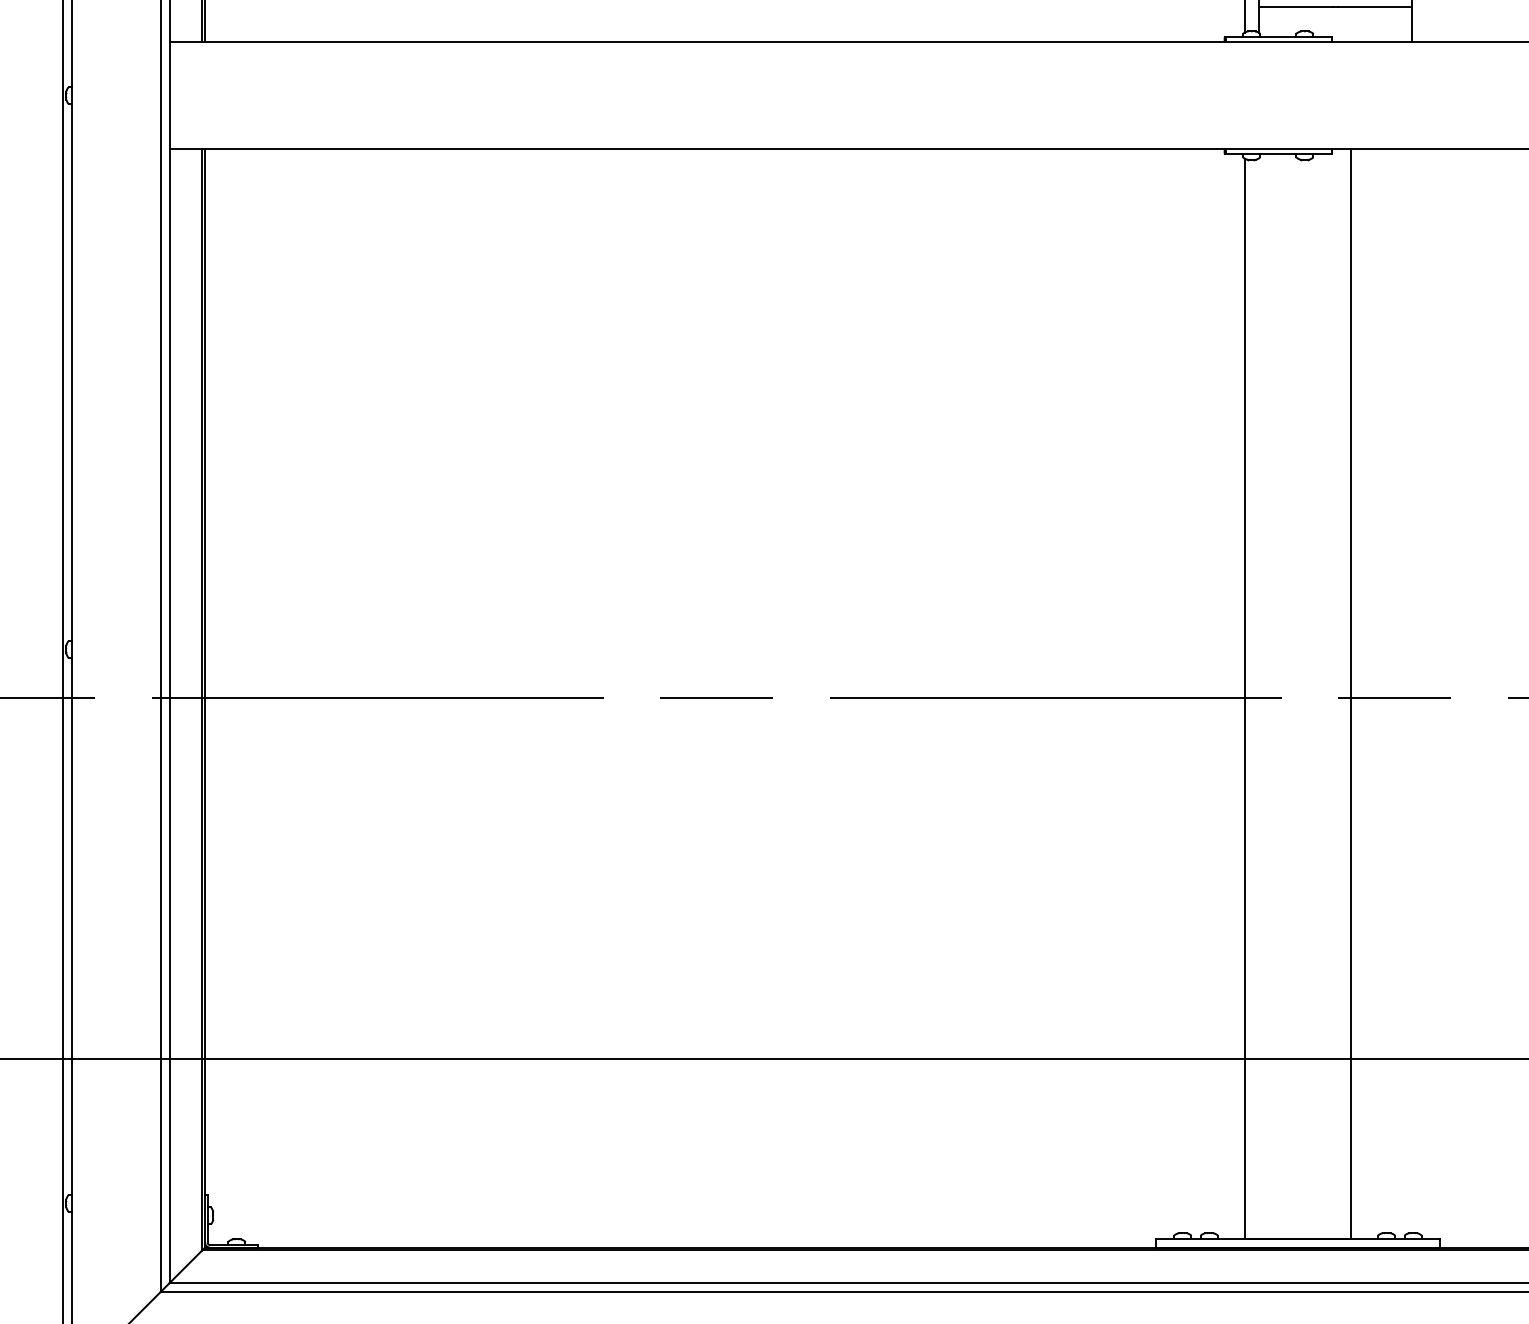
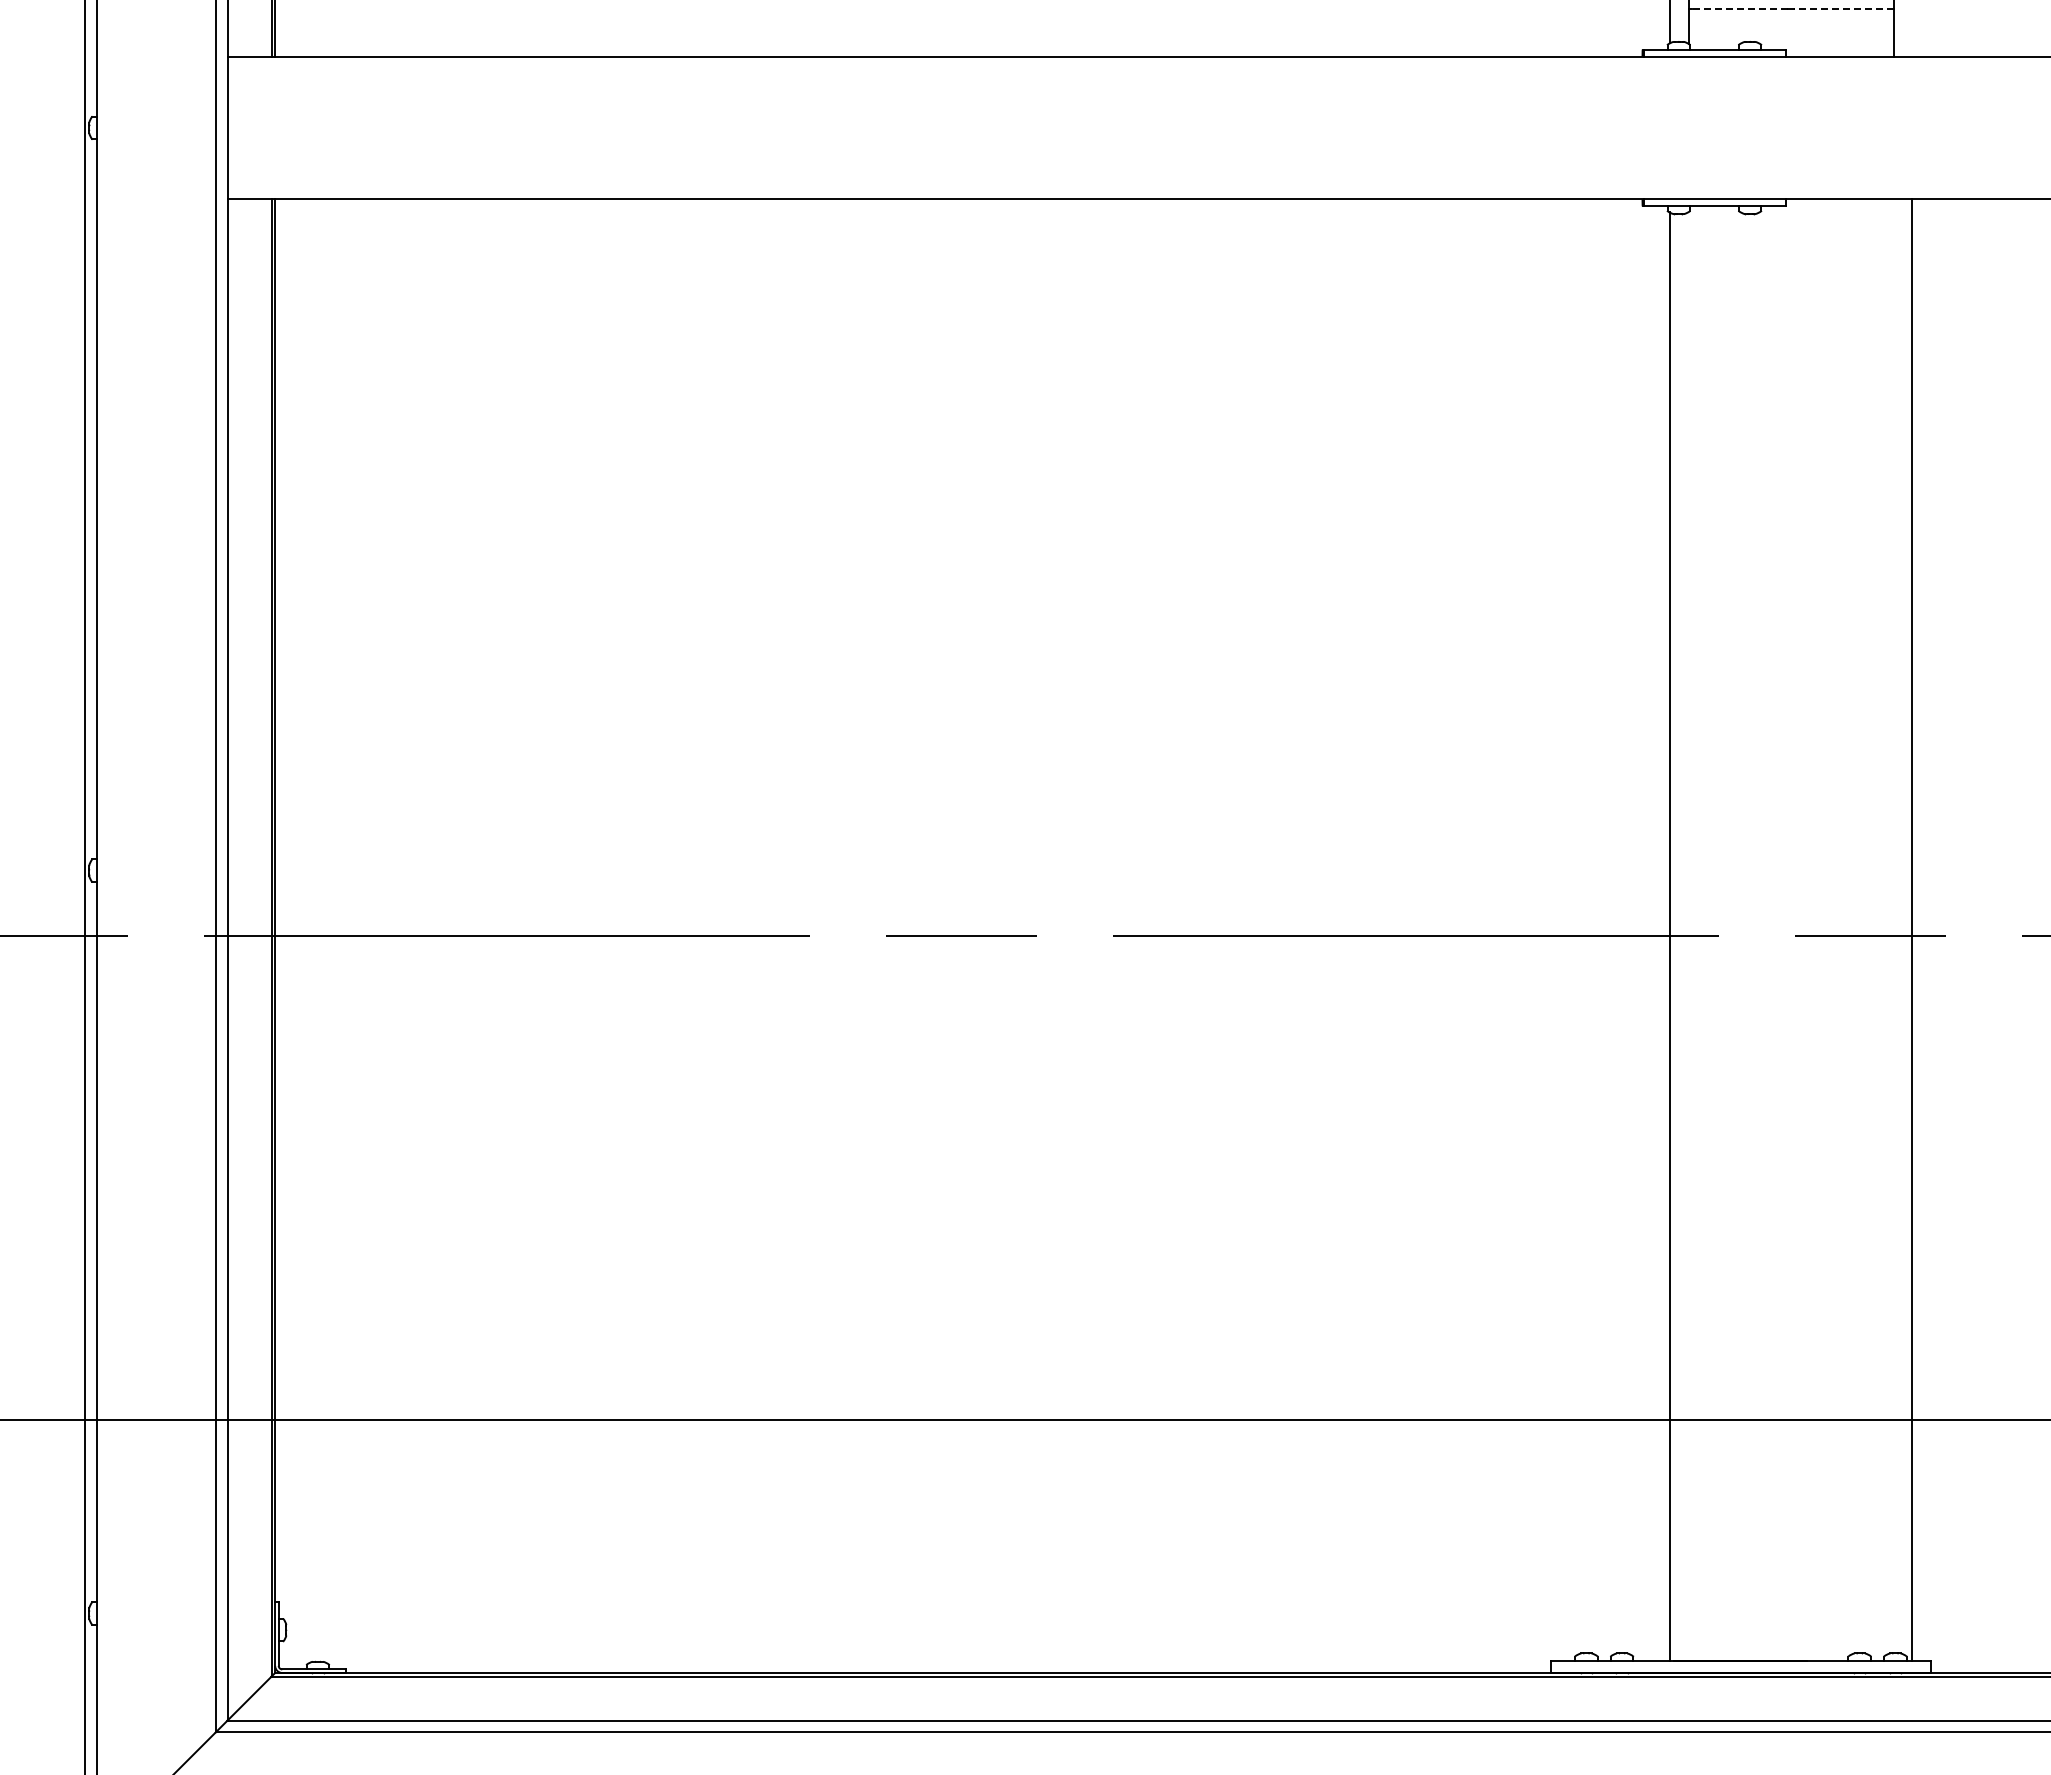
line: (1296, 7) -> (1739, 9), solid -> dashed
line: (1374, 7) -> (1843, 9), solid -> dashed
line: (1351, 694) -> (1912, 930), moved

